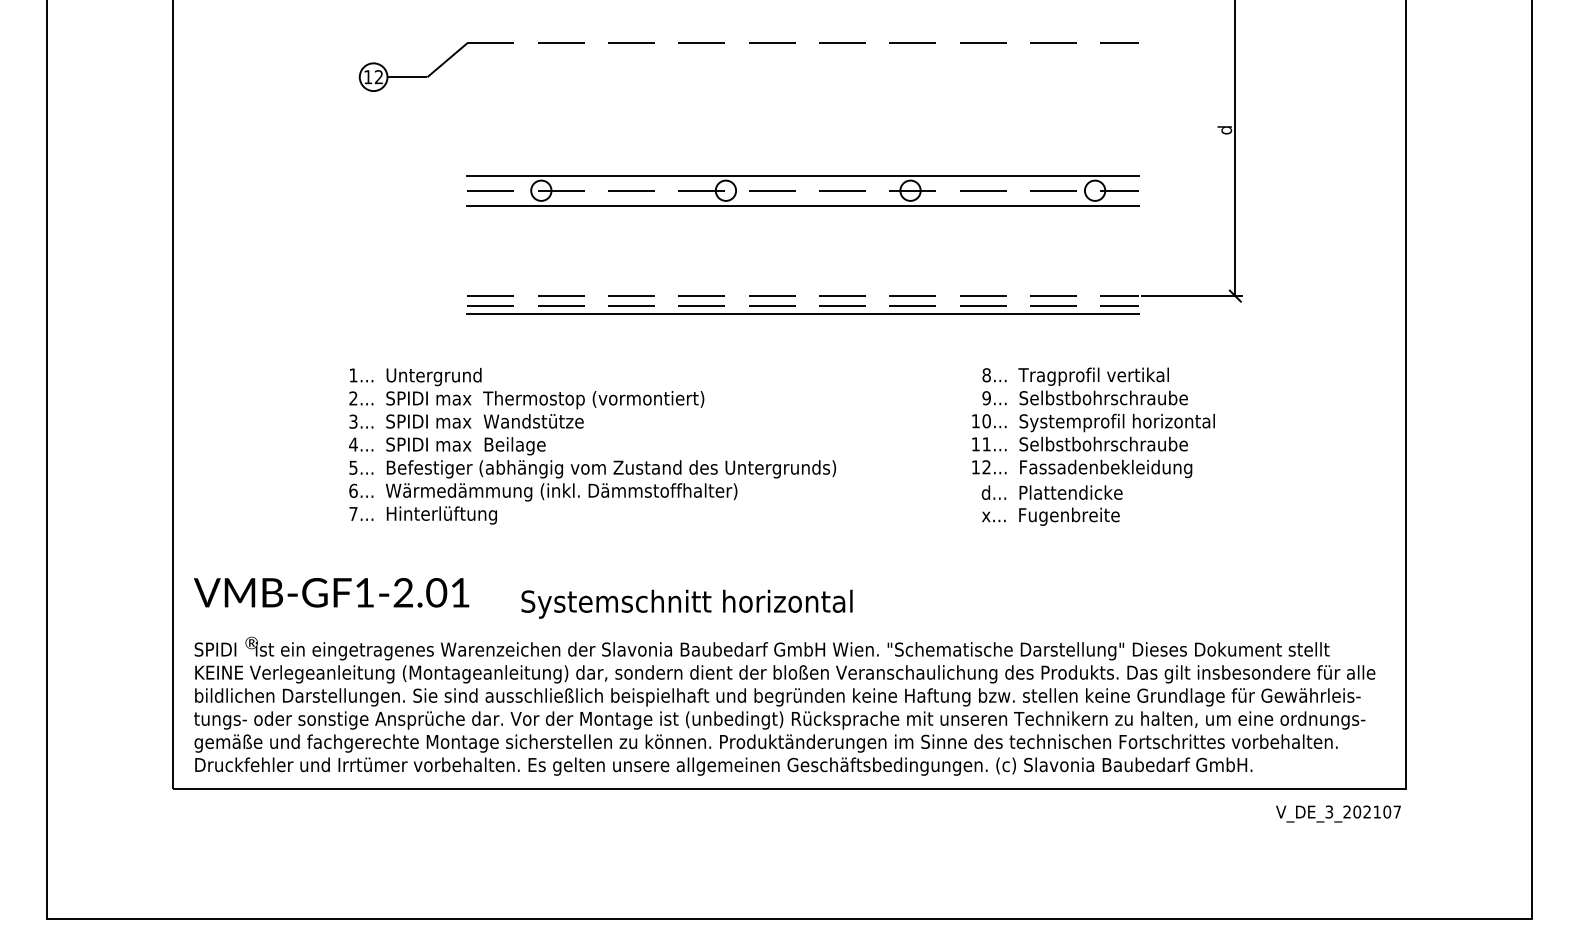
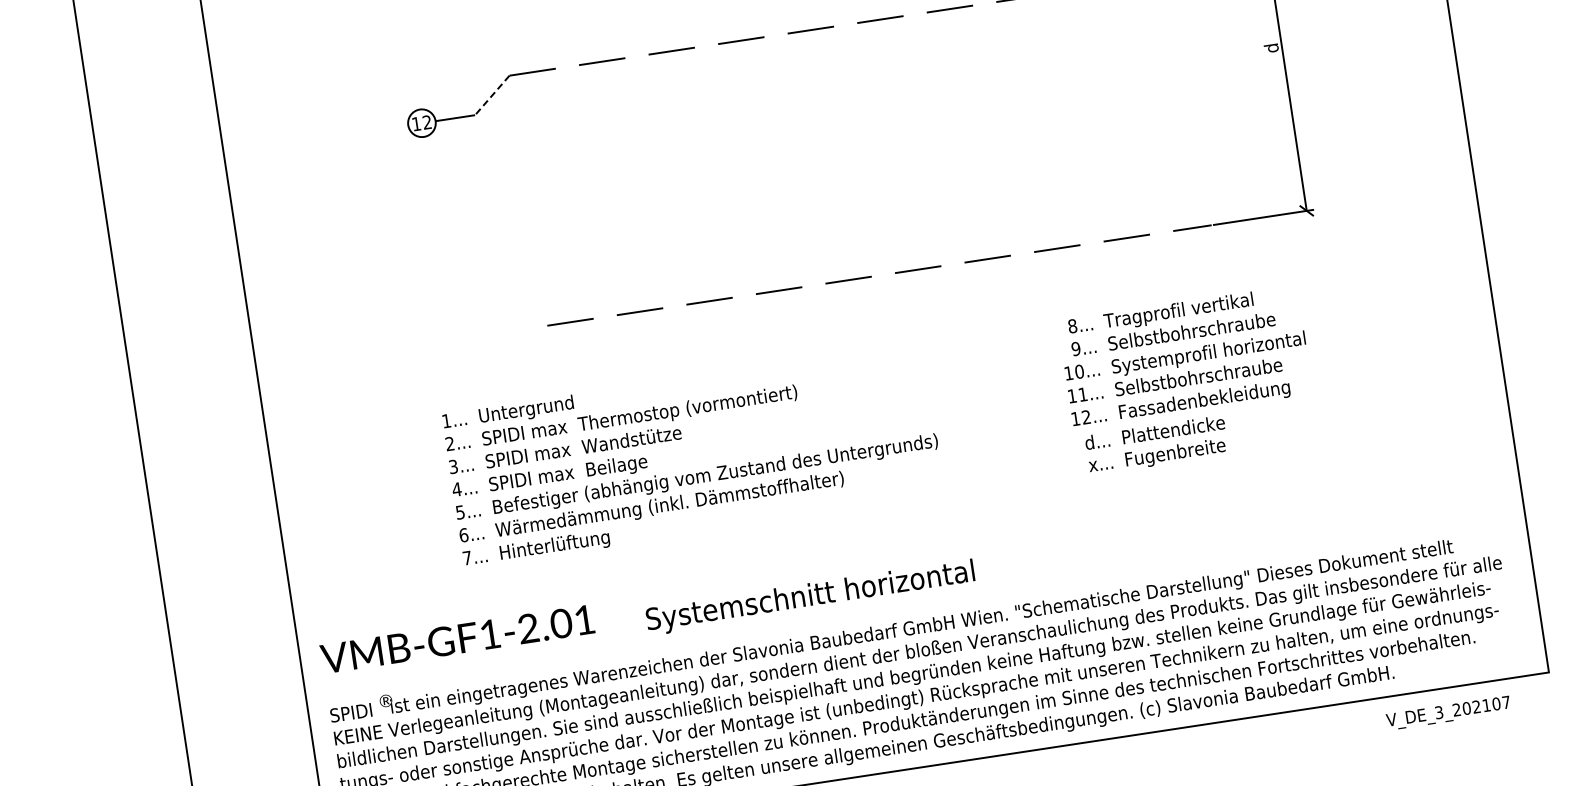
line: (446, 60) -> (491, 95), solid -> dashed
part: (795, 190) -> (856, 172), removed
part: (802, 309) -> (880, 288), removed
text: (1338, 813) -> (1448, 712), moved

